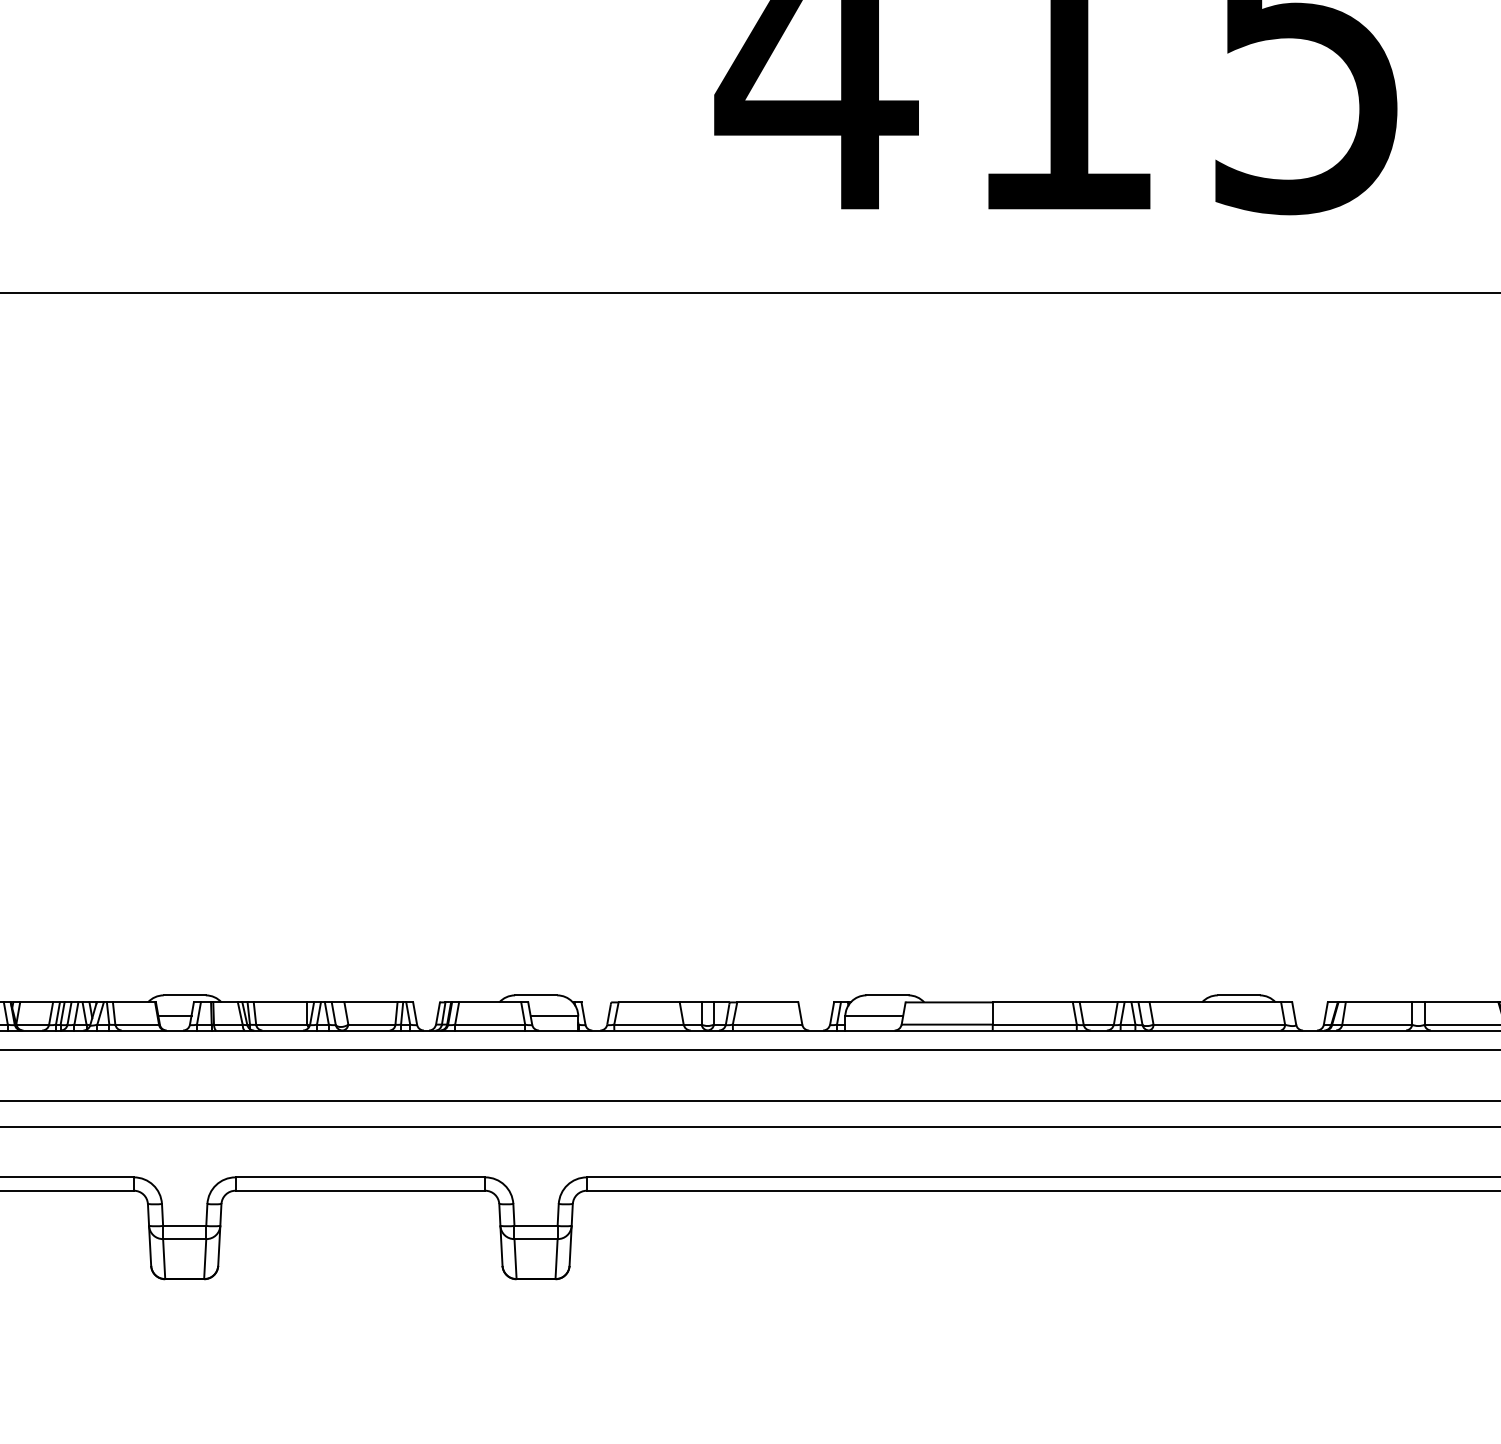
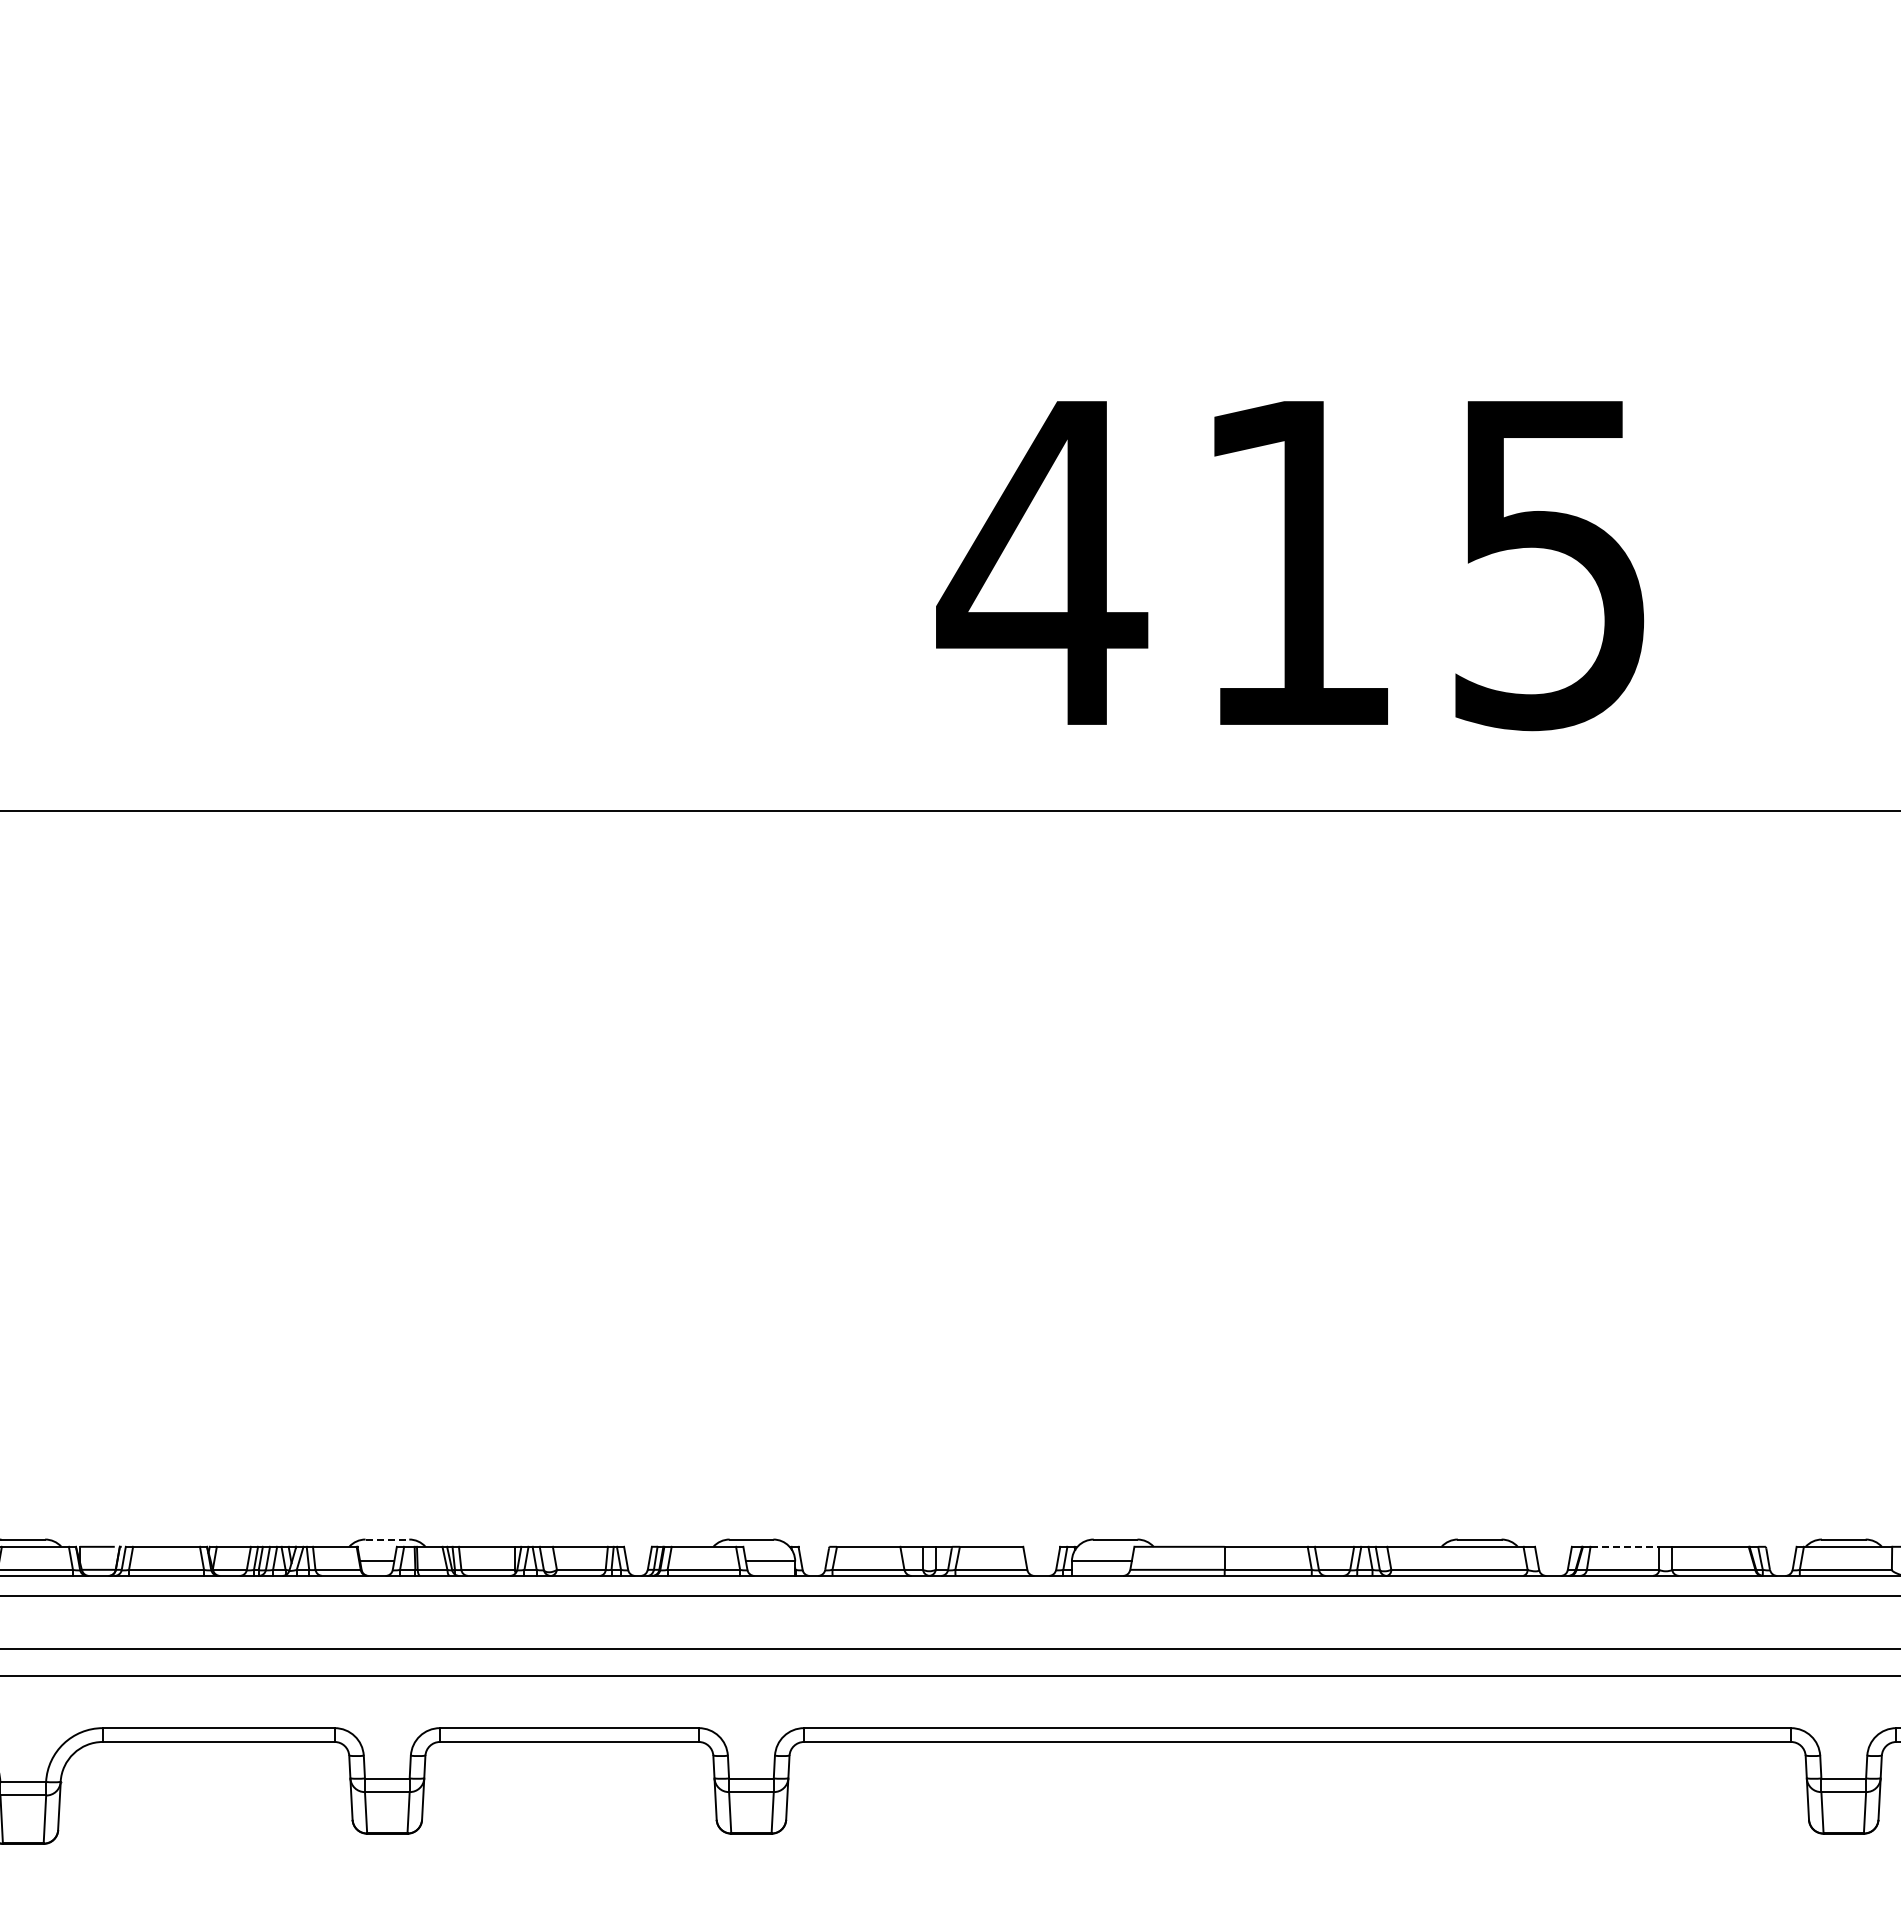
line: (184, 995) -> (387, 1539), solid -> dashed
line: (1379, 1002) -> (1625, 1546), solid -> dashed

